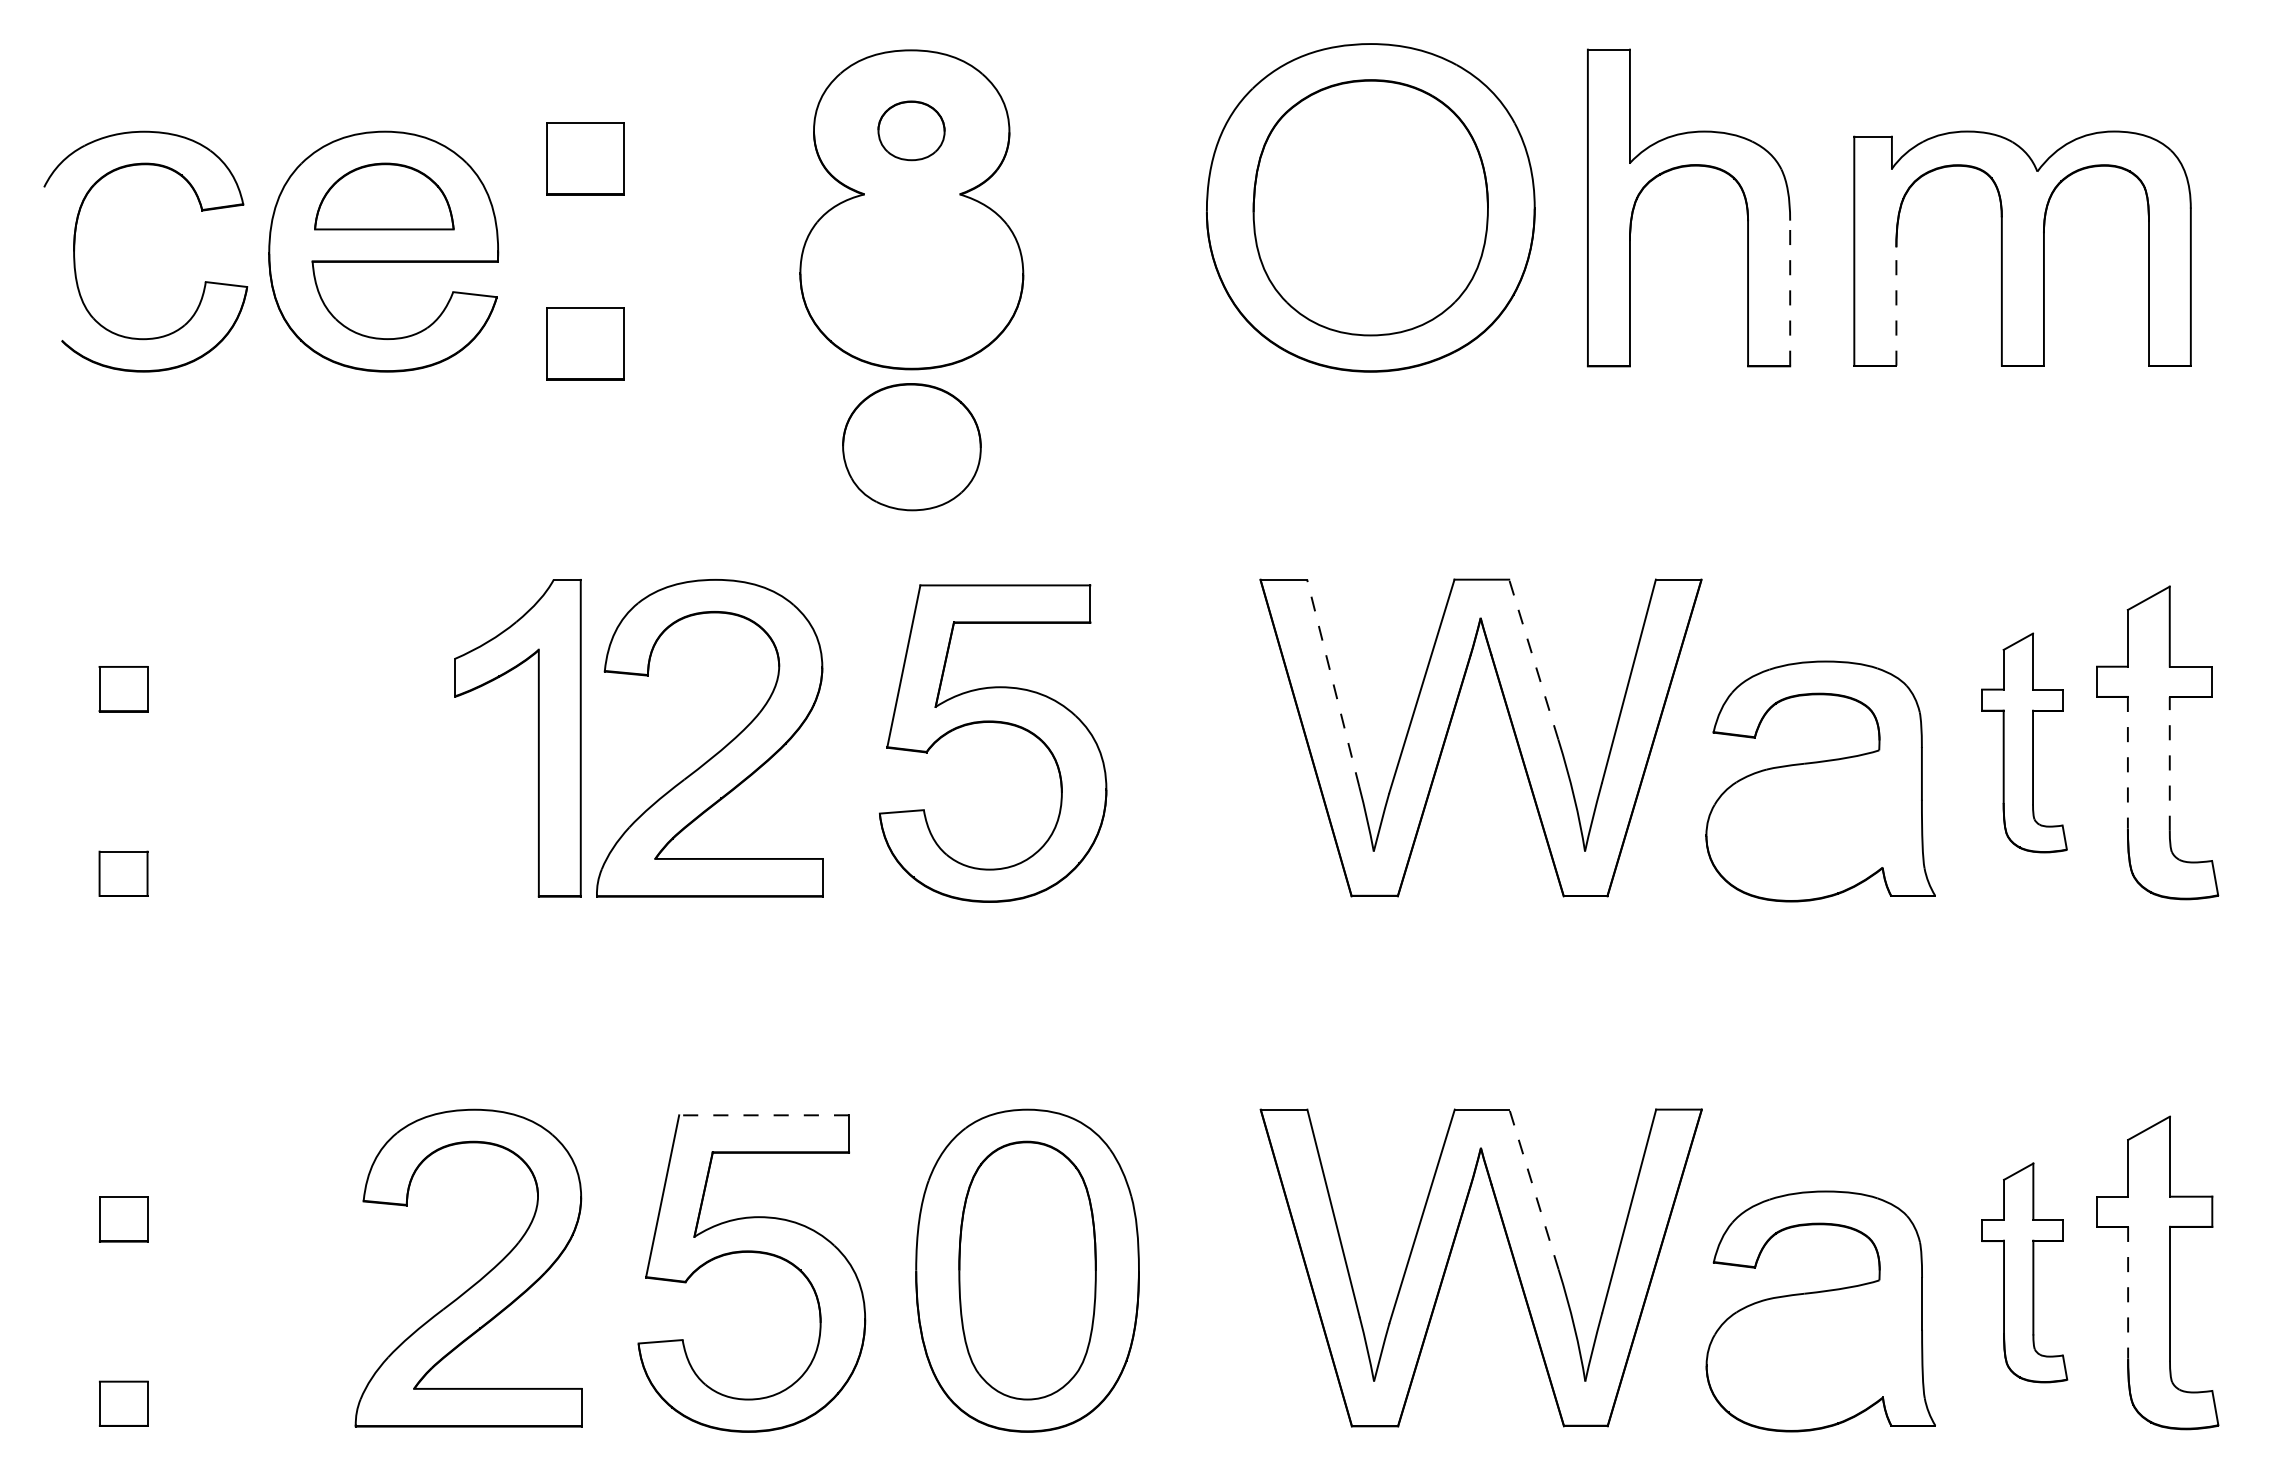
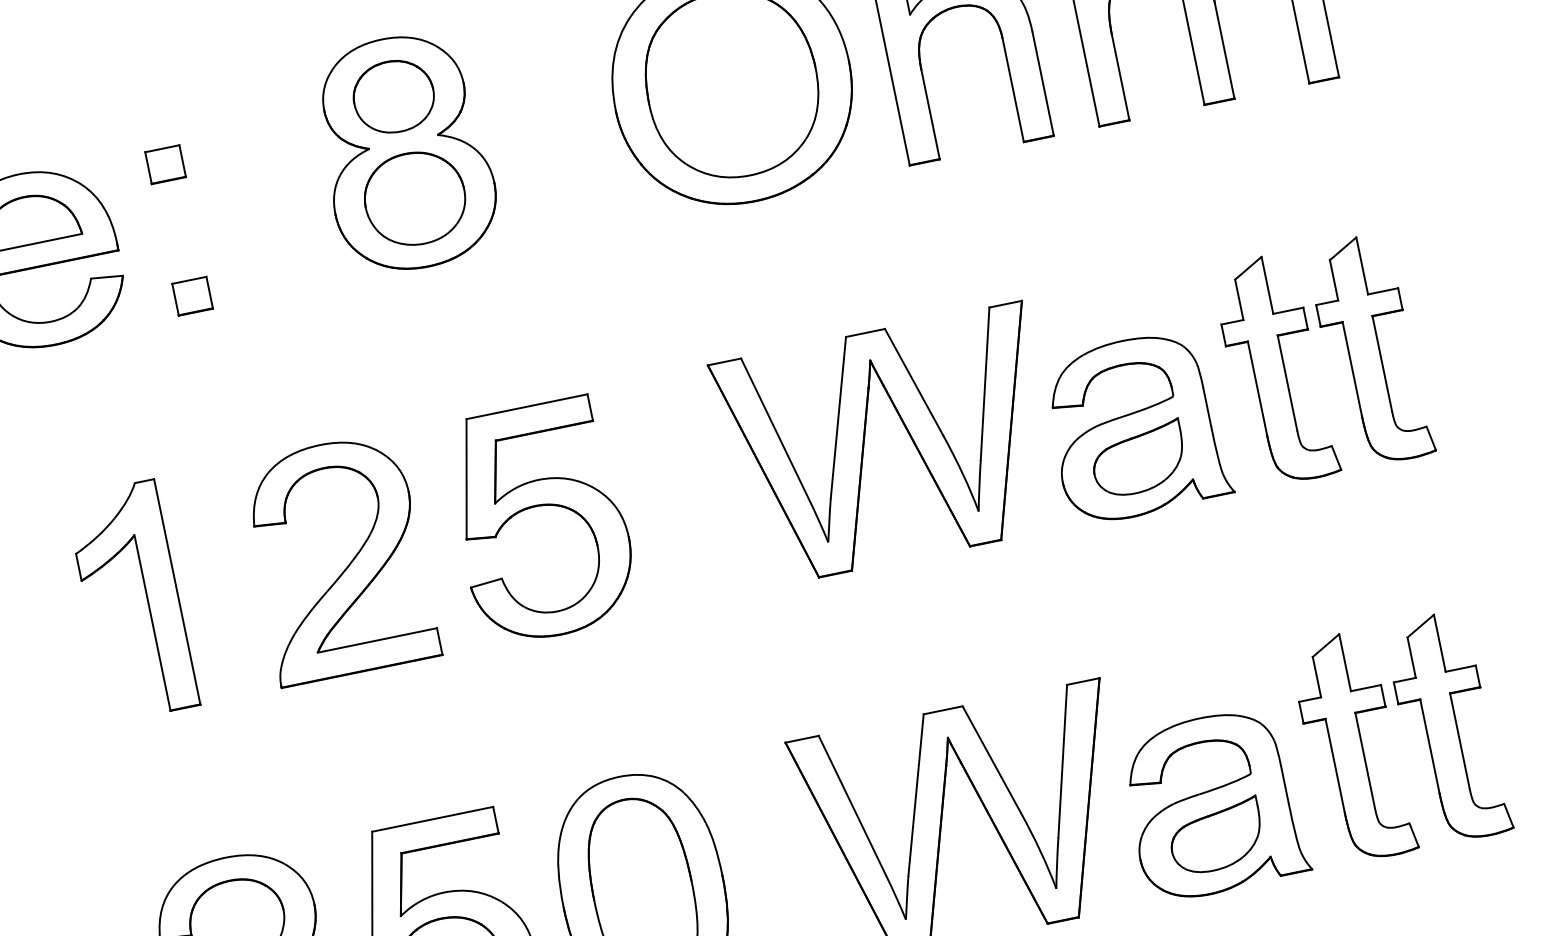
part: (911, 130) -> (393, 96), size x1.67
part: (584, 159) -> (165, 164), size x0.62
line: (1790, 293) -> (1043, 84), dashed -> solid
line: (1896, 305) -> (1120, 77), dashed -> solid
part: (584, 343) -> (192, 296), size x0.62
part: (911, 447) -> (414, 199), moved
line: (1533, 659) -> (913, 382), dashed -> solid
line: (1333, 683) -> (775, 428), dashed -> solid
part: (537, 738) -> (146, 598), moved
part: (2024, 742) -> (1275, 369), size x1.43
line: (2127, 762) -> (1351, 368), dashed -> solid
line: (2169, 763) -> (1382, 363), dashed -> solid
part: (1815, 825) -> (1138, 459), added
line: (764, 1115) -> (433, 819), dashed -> solid
line: (1534, 1189) -> (992, 759), dashed -> solid
part: (2024, 1272) -> (1353, 747), size x1.43
line: (2128, 1292) -> (1430, 746), dashed -> solid
part: (1815, 1355) -> (1216, 836), added

